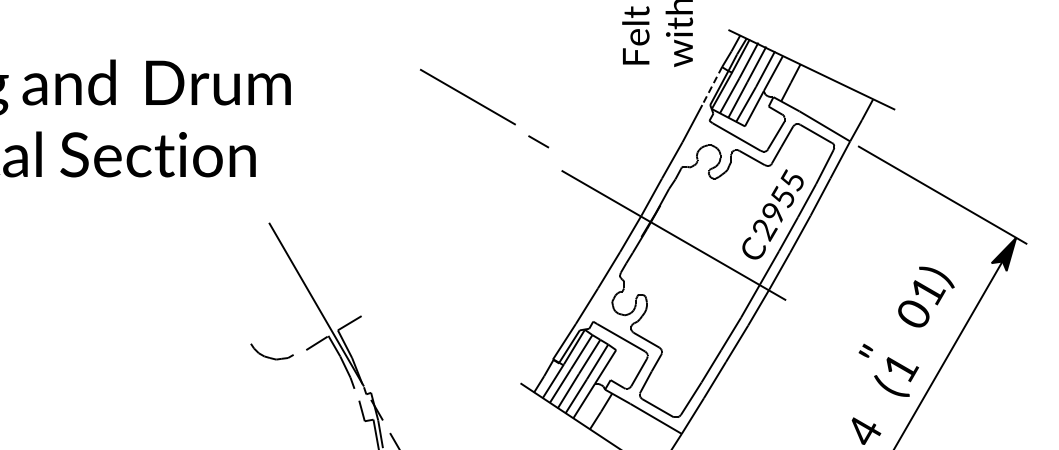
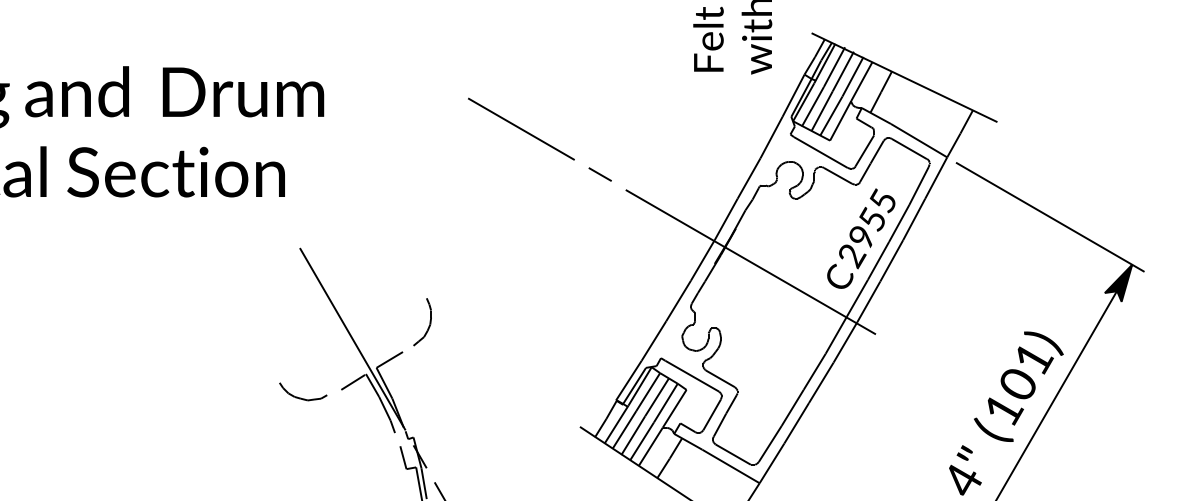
line: (711, 86) -> (792, 96), dashed -> solid
line: (467, 96) -> (520, 128), moved
line: (538, 141) -> (600, 174), moved
part: (385, 288) -> (429, 321), added
text: (926, 296) -> (1032, 364), moved
text: (865, 350) -> (964, 452), moved

